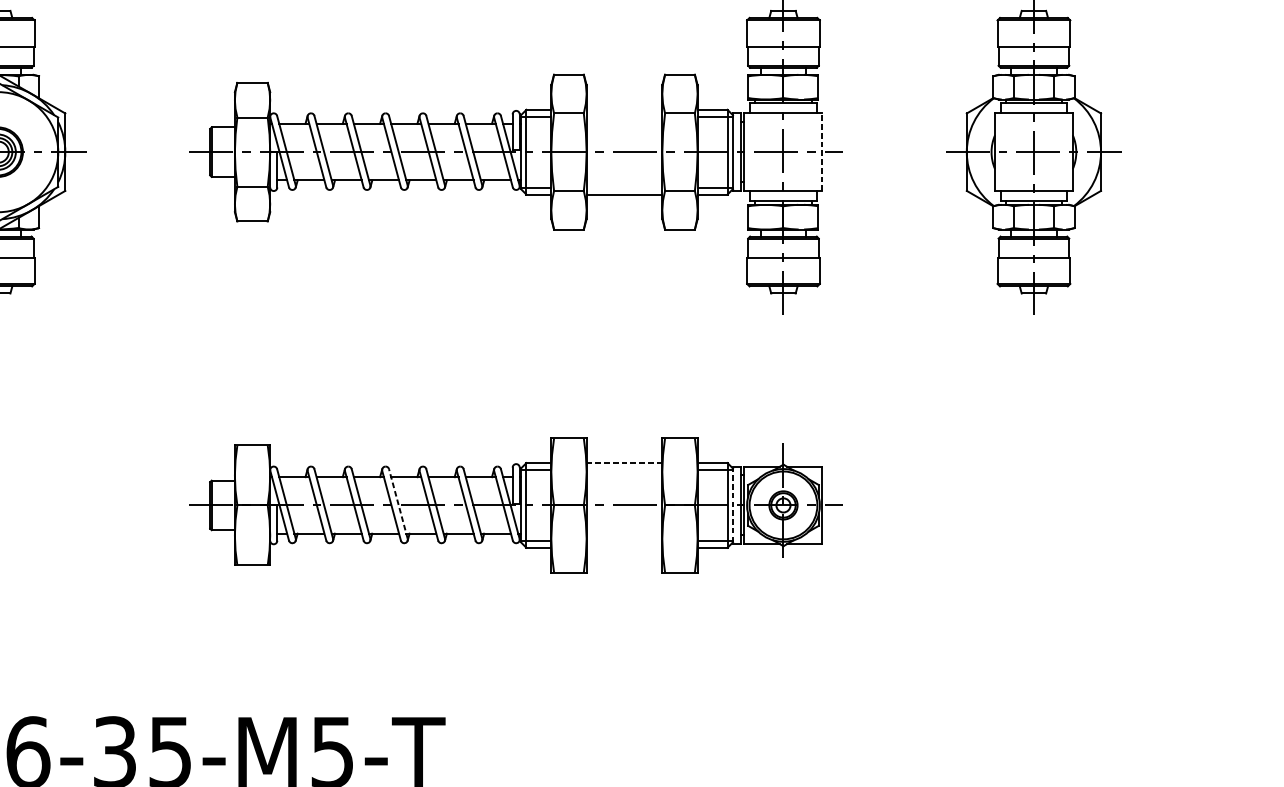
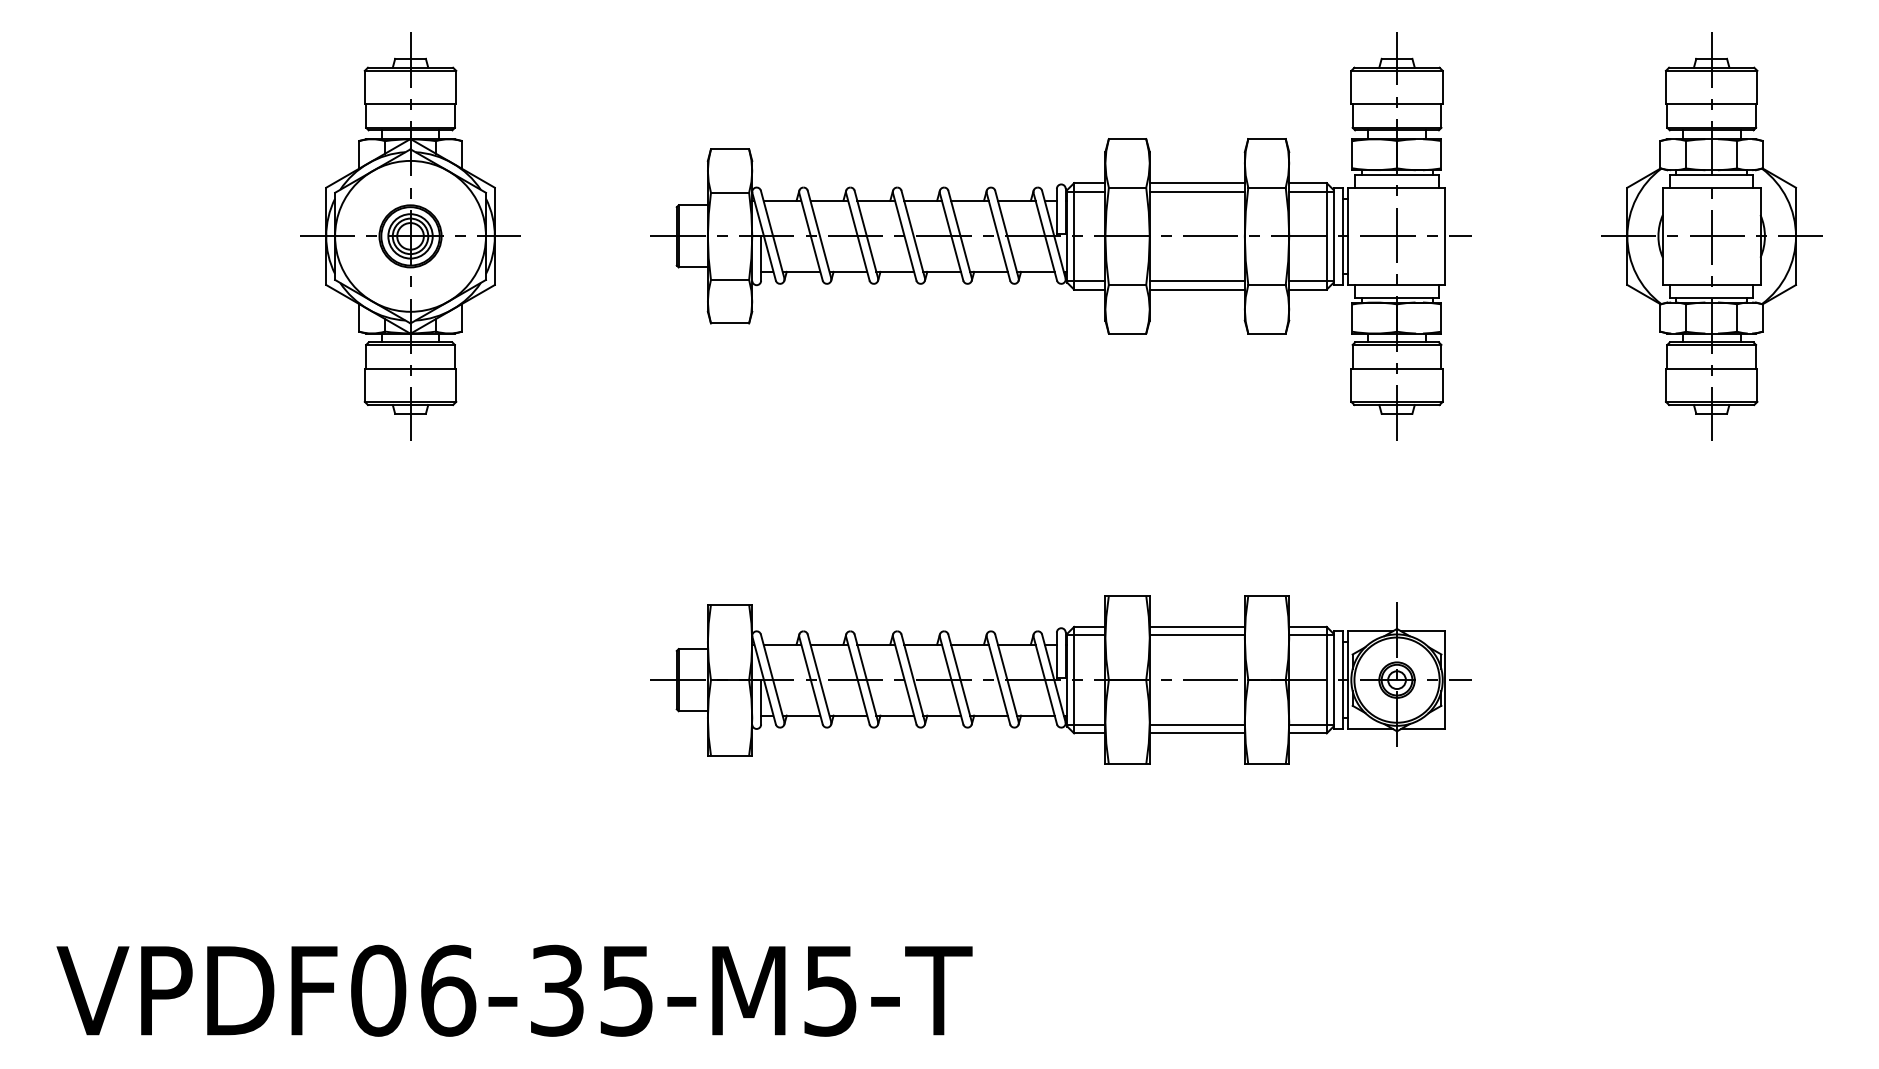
line: (623, 110) -> (1196, 183), added
line: (623, 116) -> (1196, 191), added
line: (822, 152) -> (1445, 236), dashed -> solid
line: (623, 188) -> (1196, 281), added
line: (624, 462) -> (1197, 626), dashed -> solid
line: (623, 469) -> (1196, 635), added
line: (398, 503) -> (913, 677), dashed -> solid
line: (732, 505) -> (1333, 680), dashed -> solid
line: (623, 540) -> (1196, 724), added
line: (623, 547) -> (1196, 733), added

